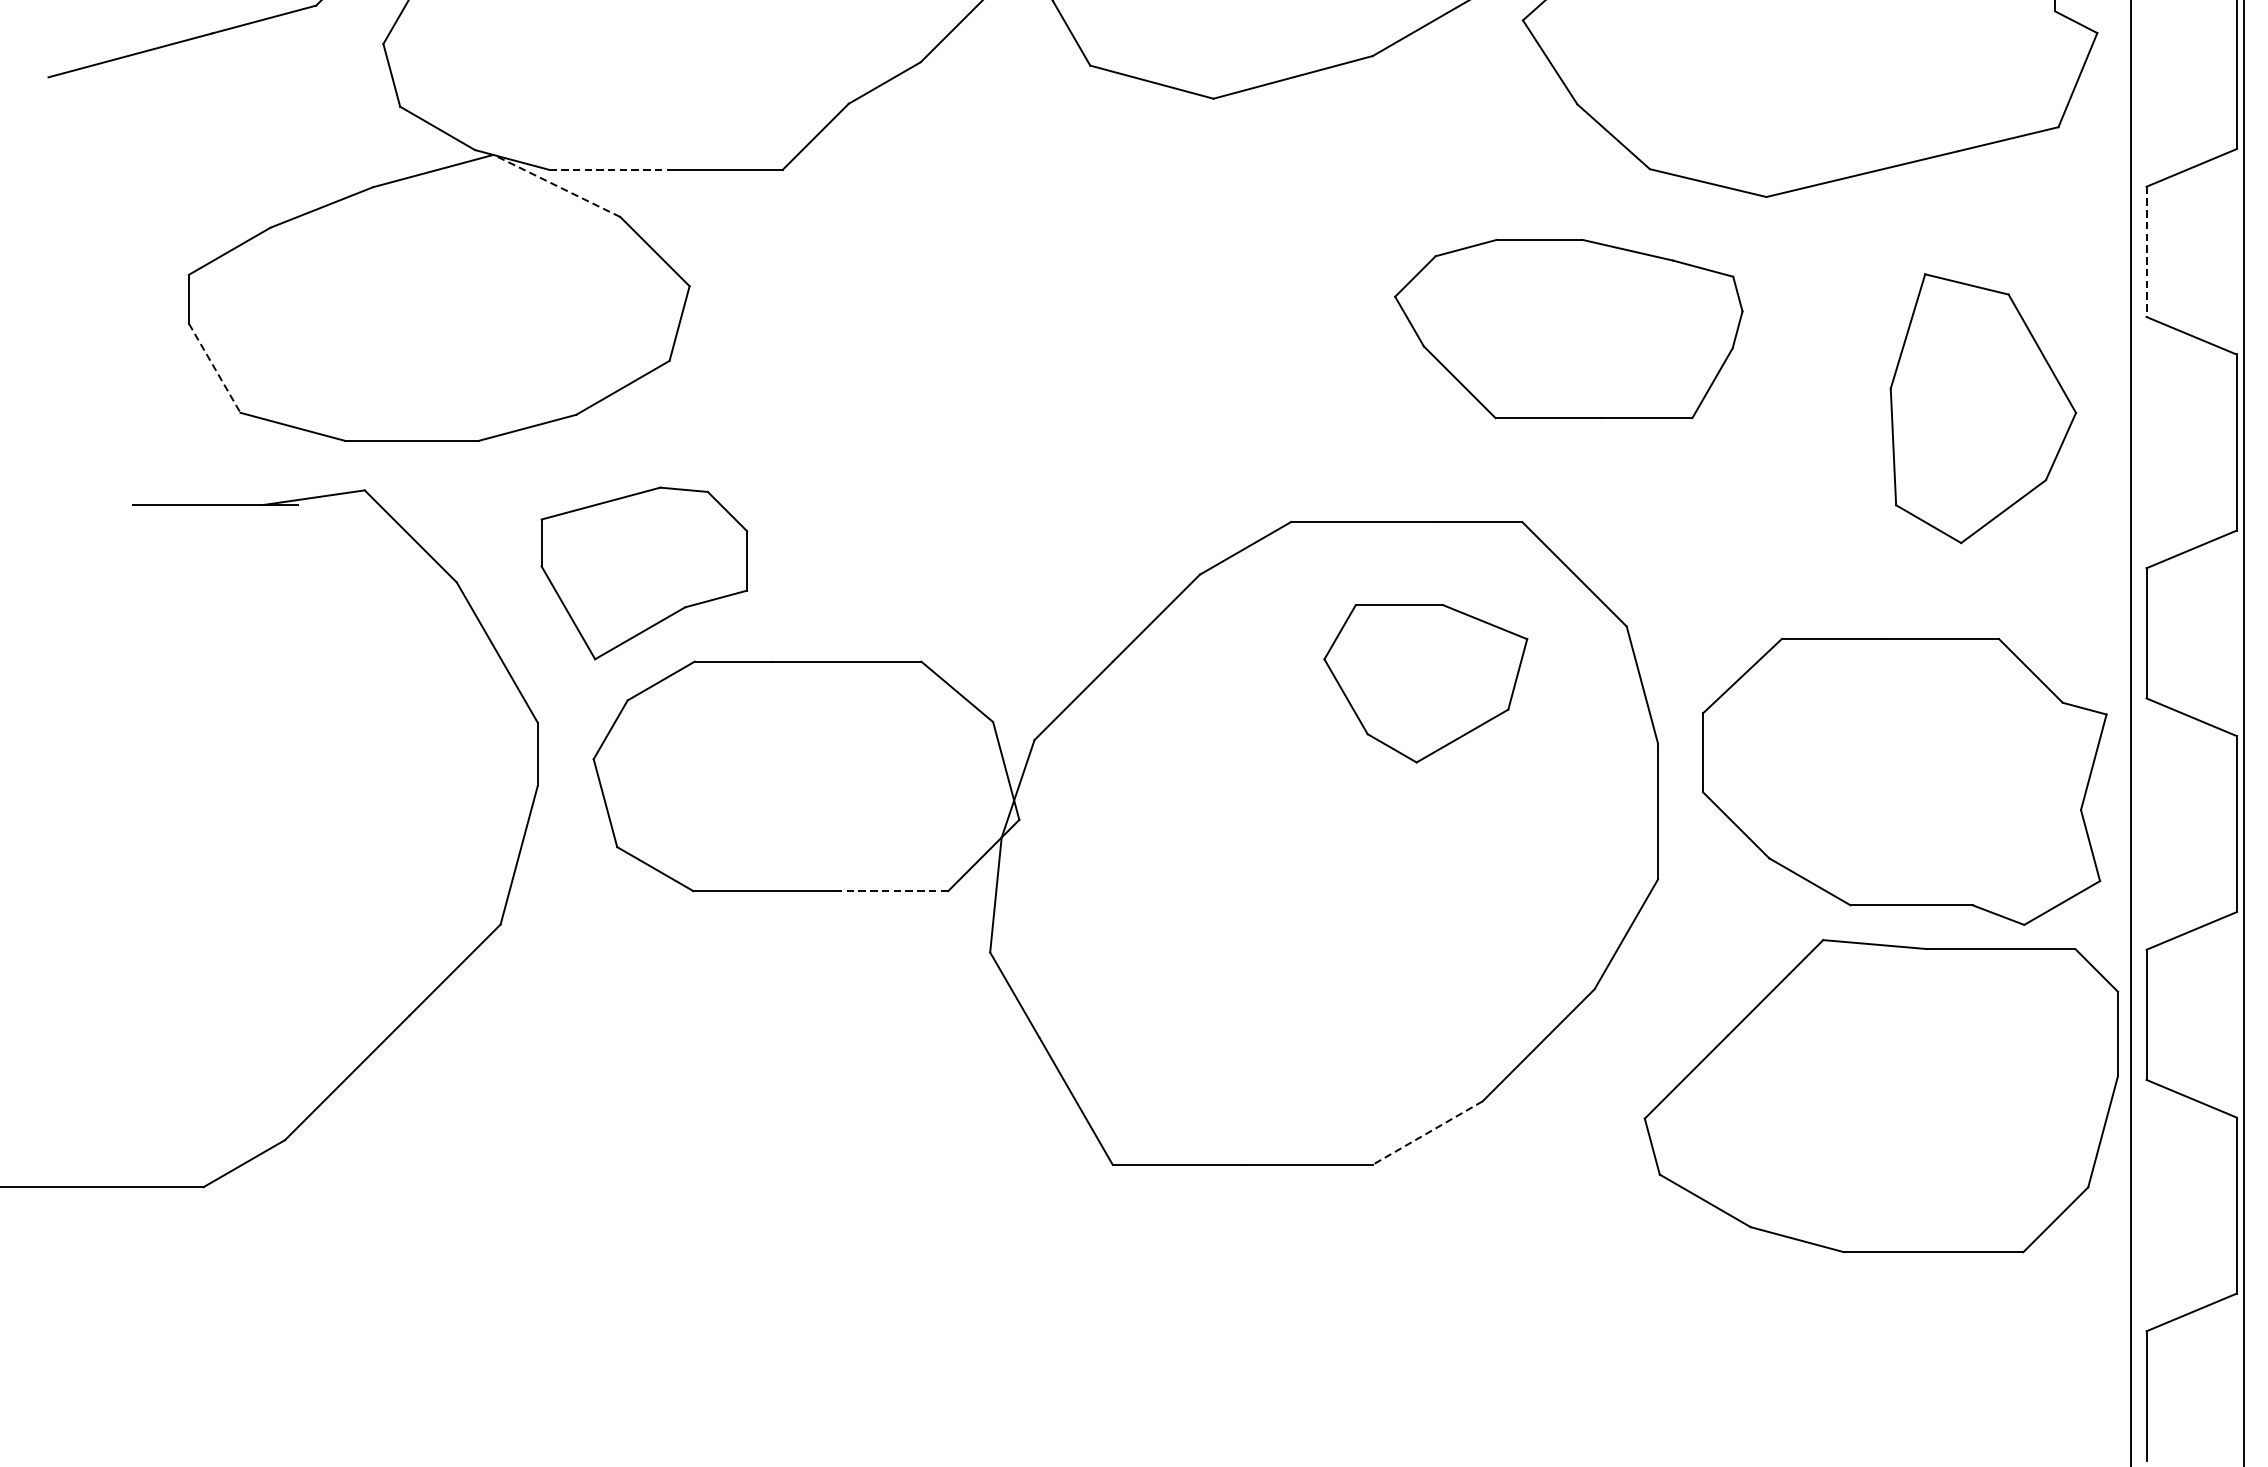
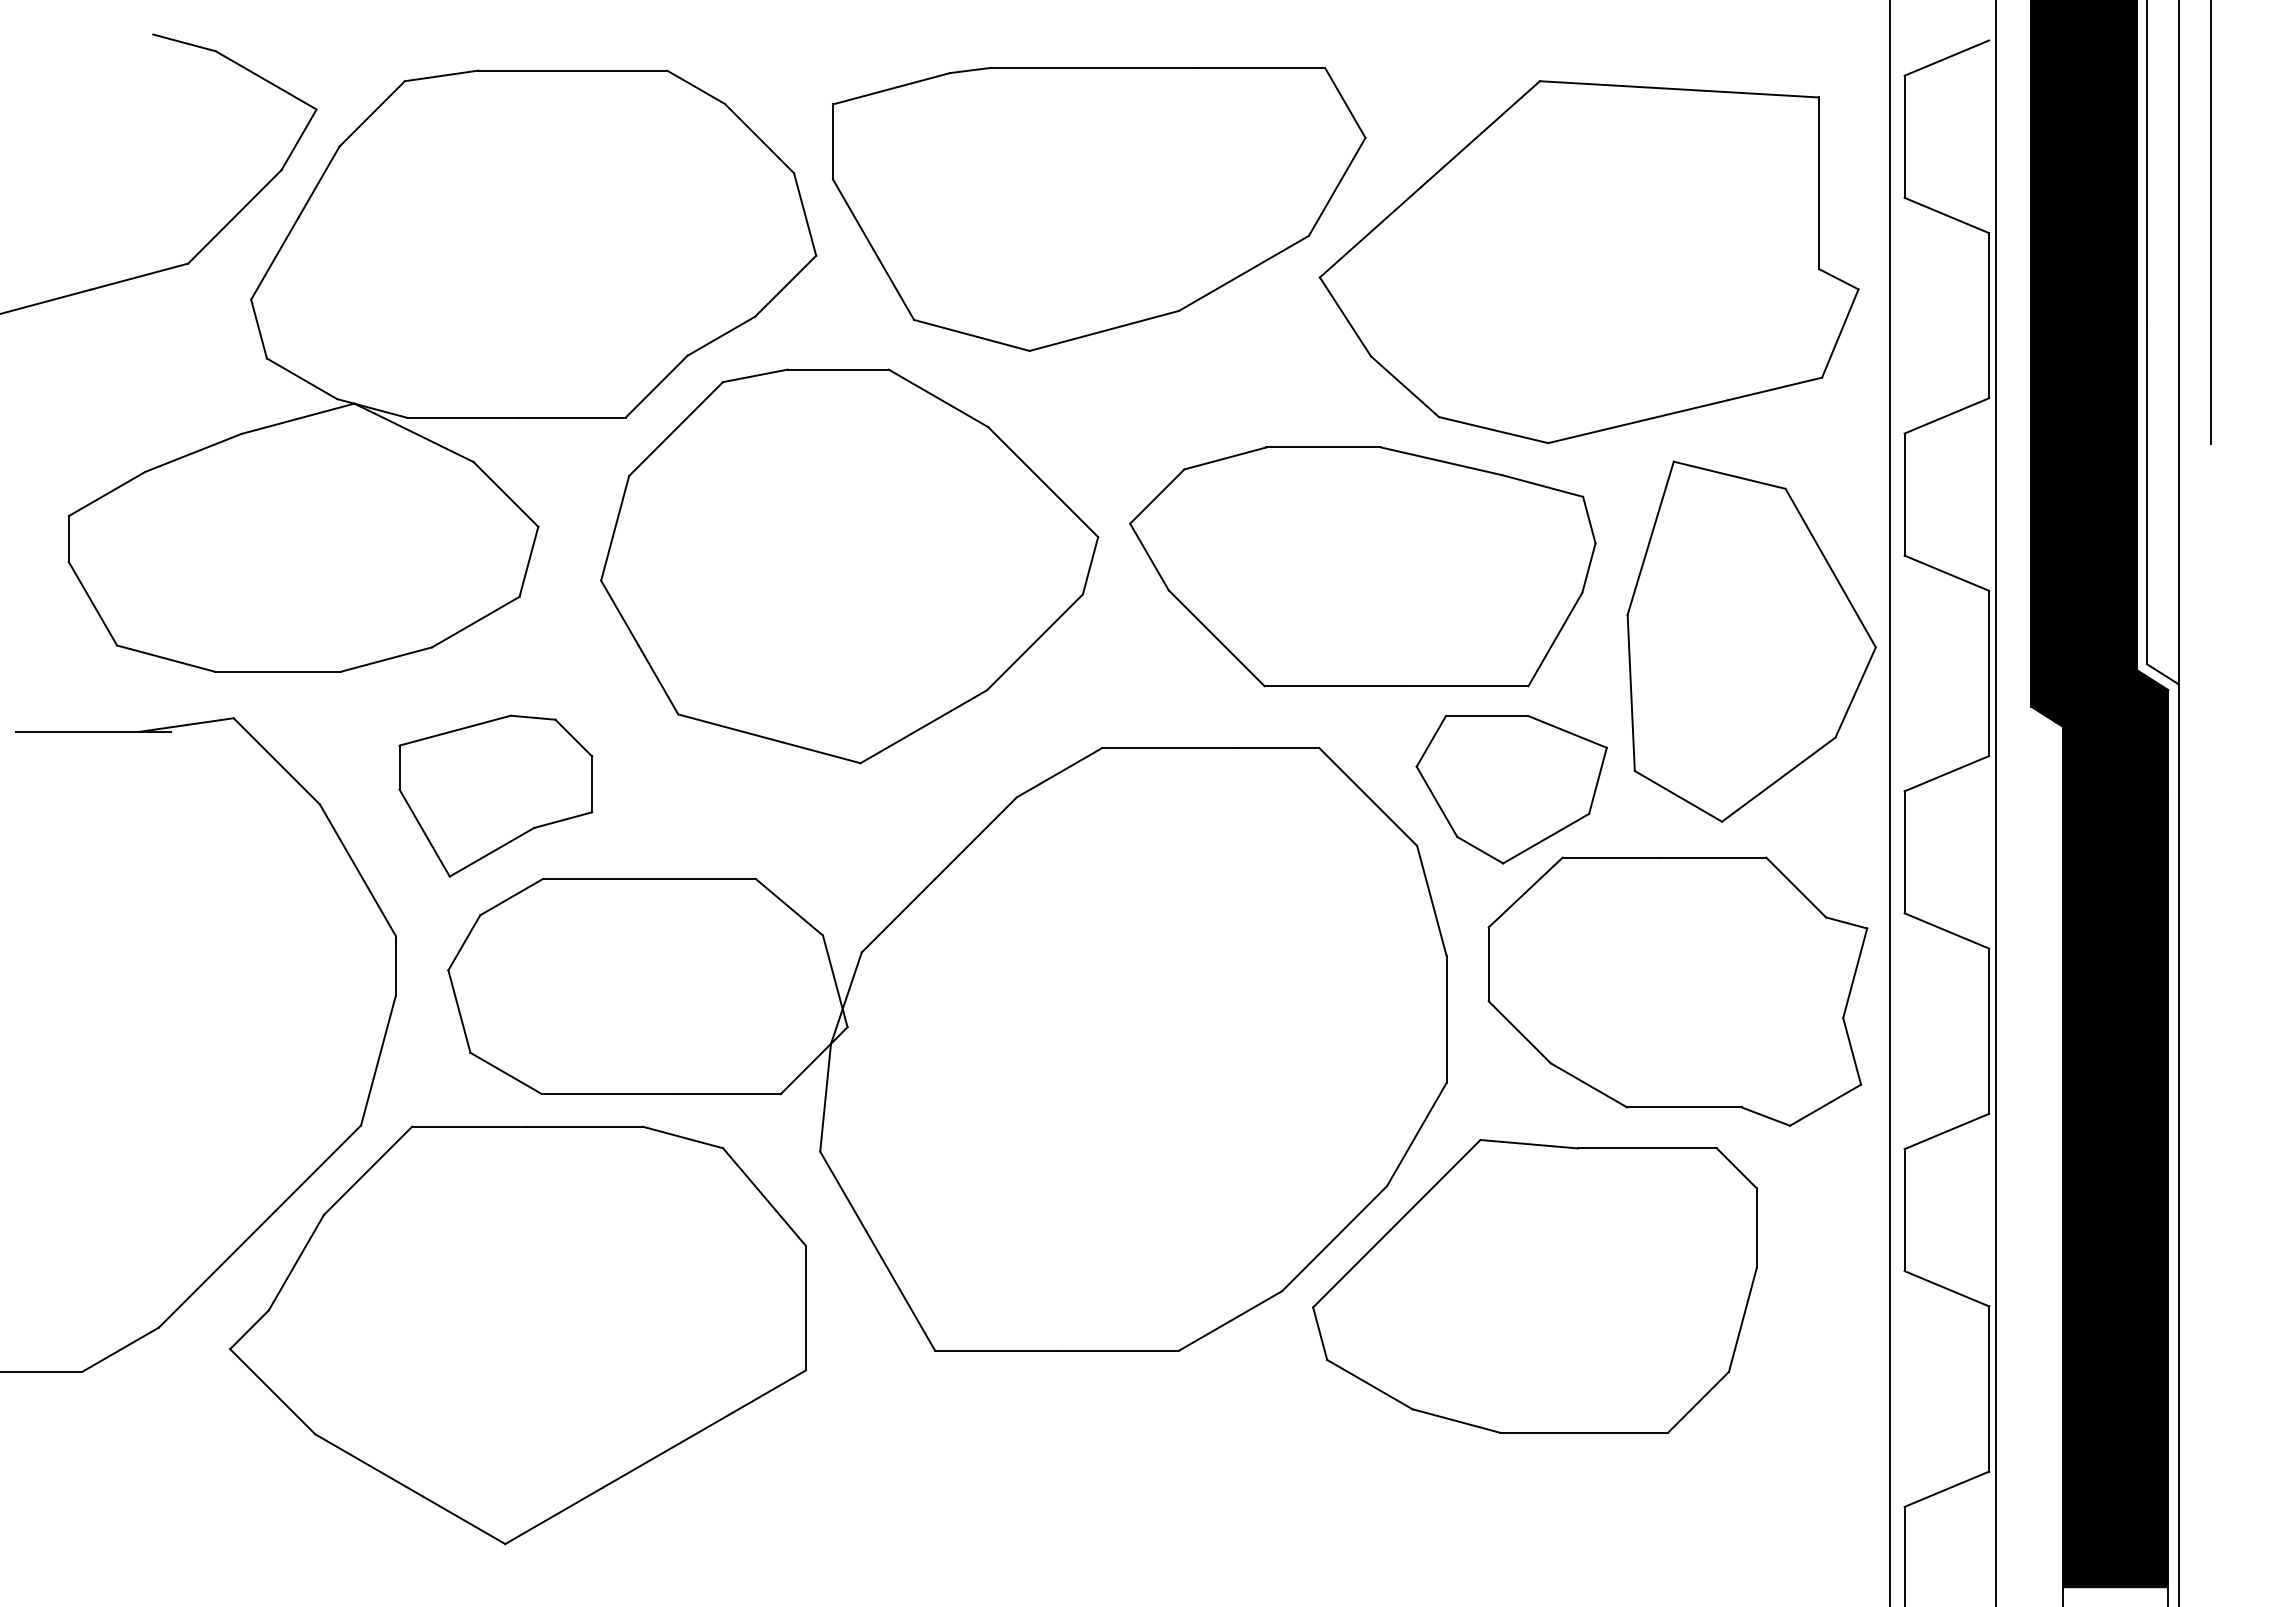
line: (609, 169) -> (463, 417), dashed -> solid
line: (556, 185) -> (413, 432), dashed -> solid
line: (2146, 252) -> (1904, 495), dashed -> solid
part: (1021, 328) -> (849, 566), added
part: (1568, 328) -> (1362, 566), size x1.43
line: (215, 369) -> (93, 604), dashed -> solid
part: (1983, 408) -> (1751, 641), size x1.43
part: (1425, 683) -> (1511, 789), moved
line: (892, 891) -> (728, 1094), dashed -> solid
part: (1880, 1096) -> (1534, 1286), moved
line: (1427, 1133) -> (1230, 1321), dashed -> solid
part: (667, 1148) -> (517, 1335), added

